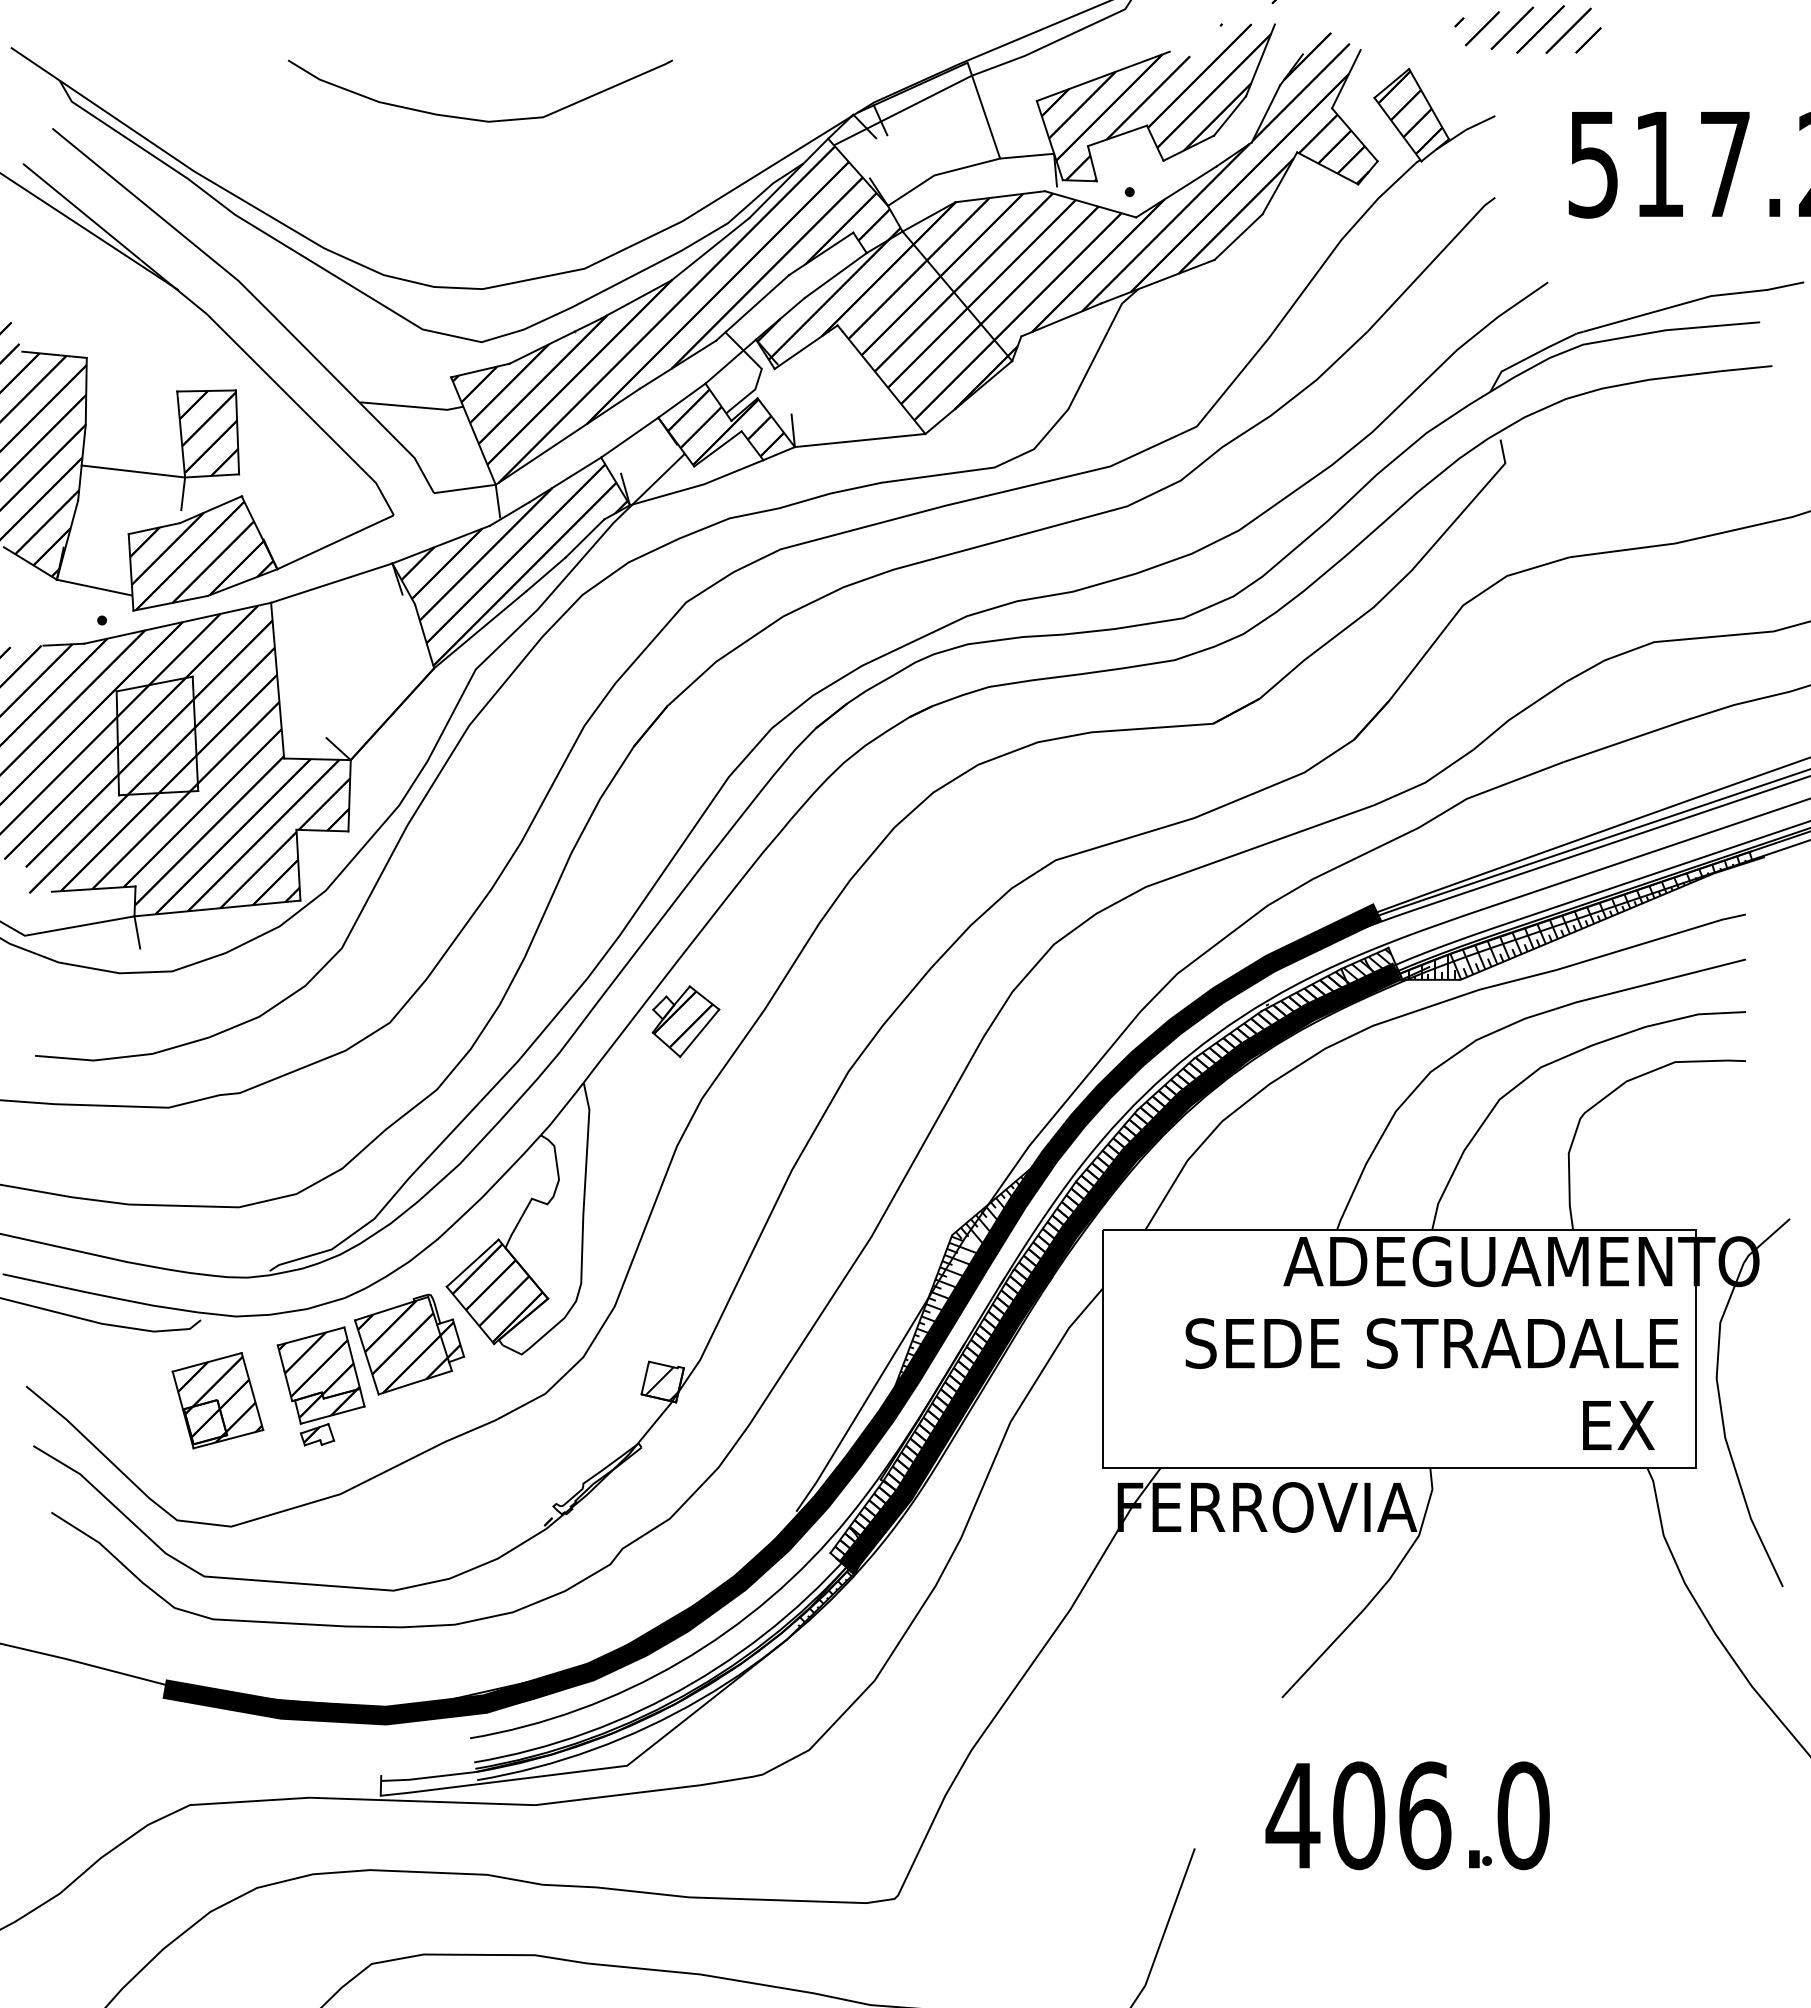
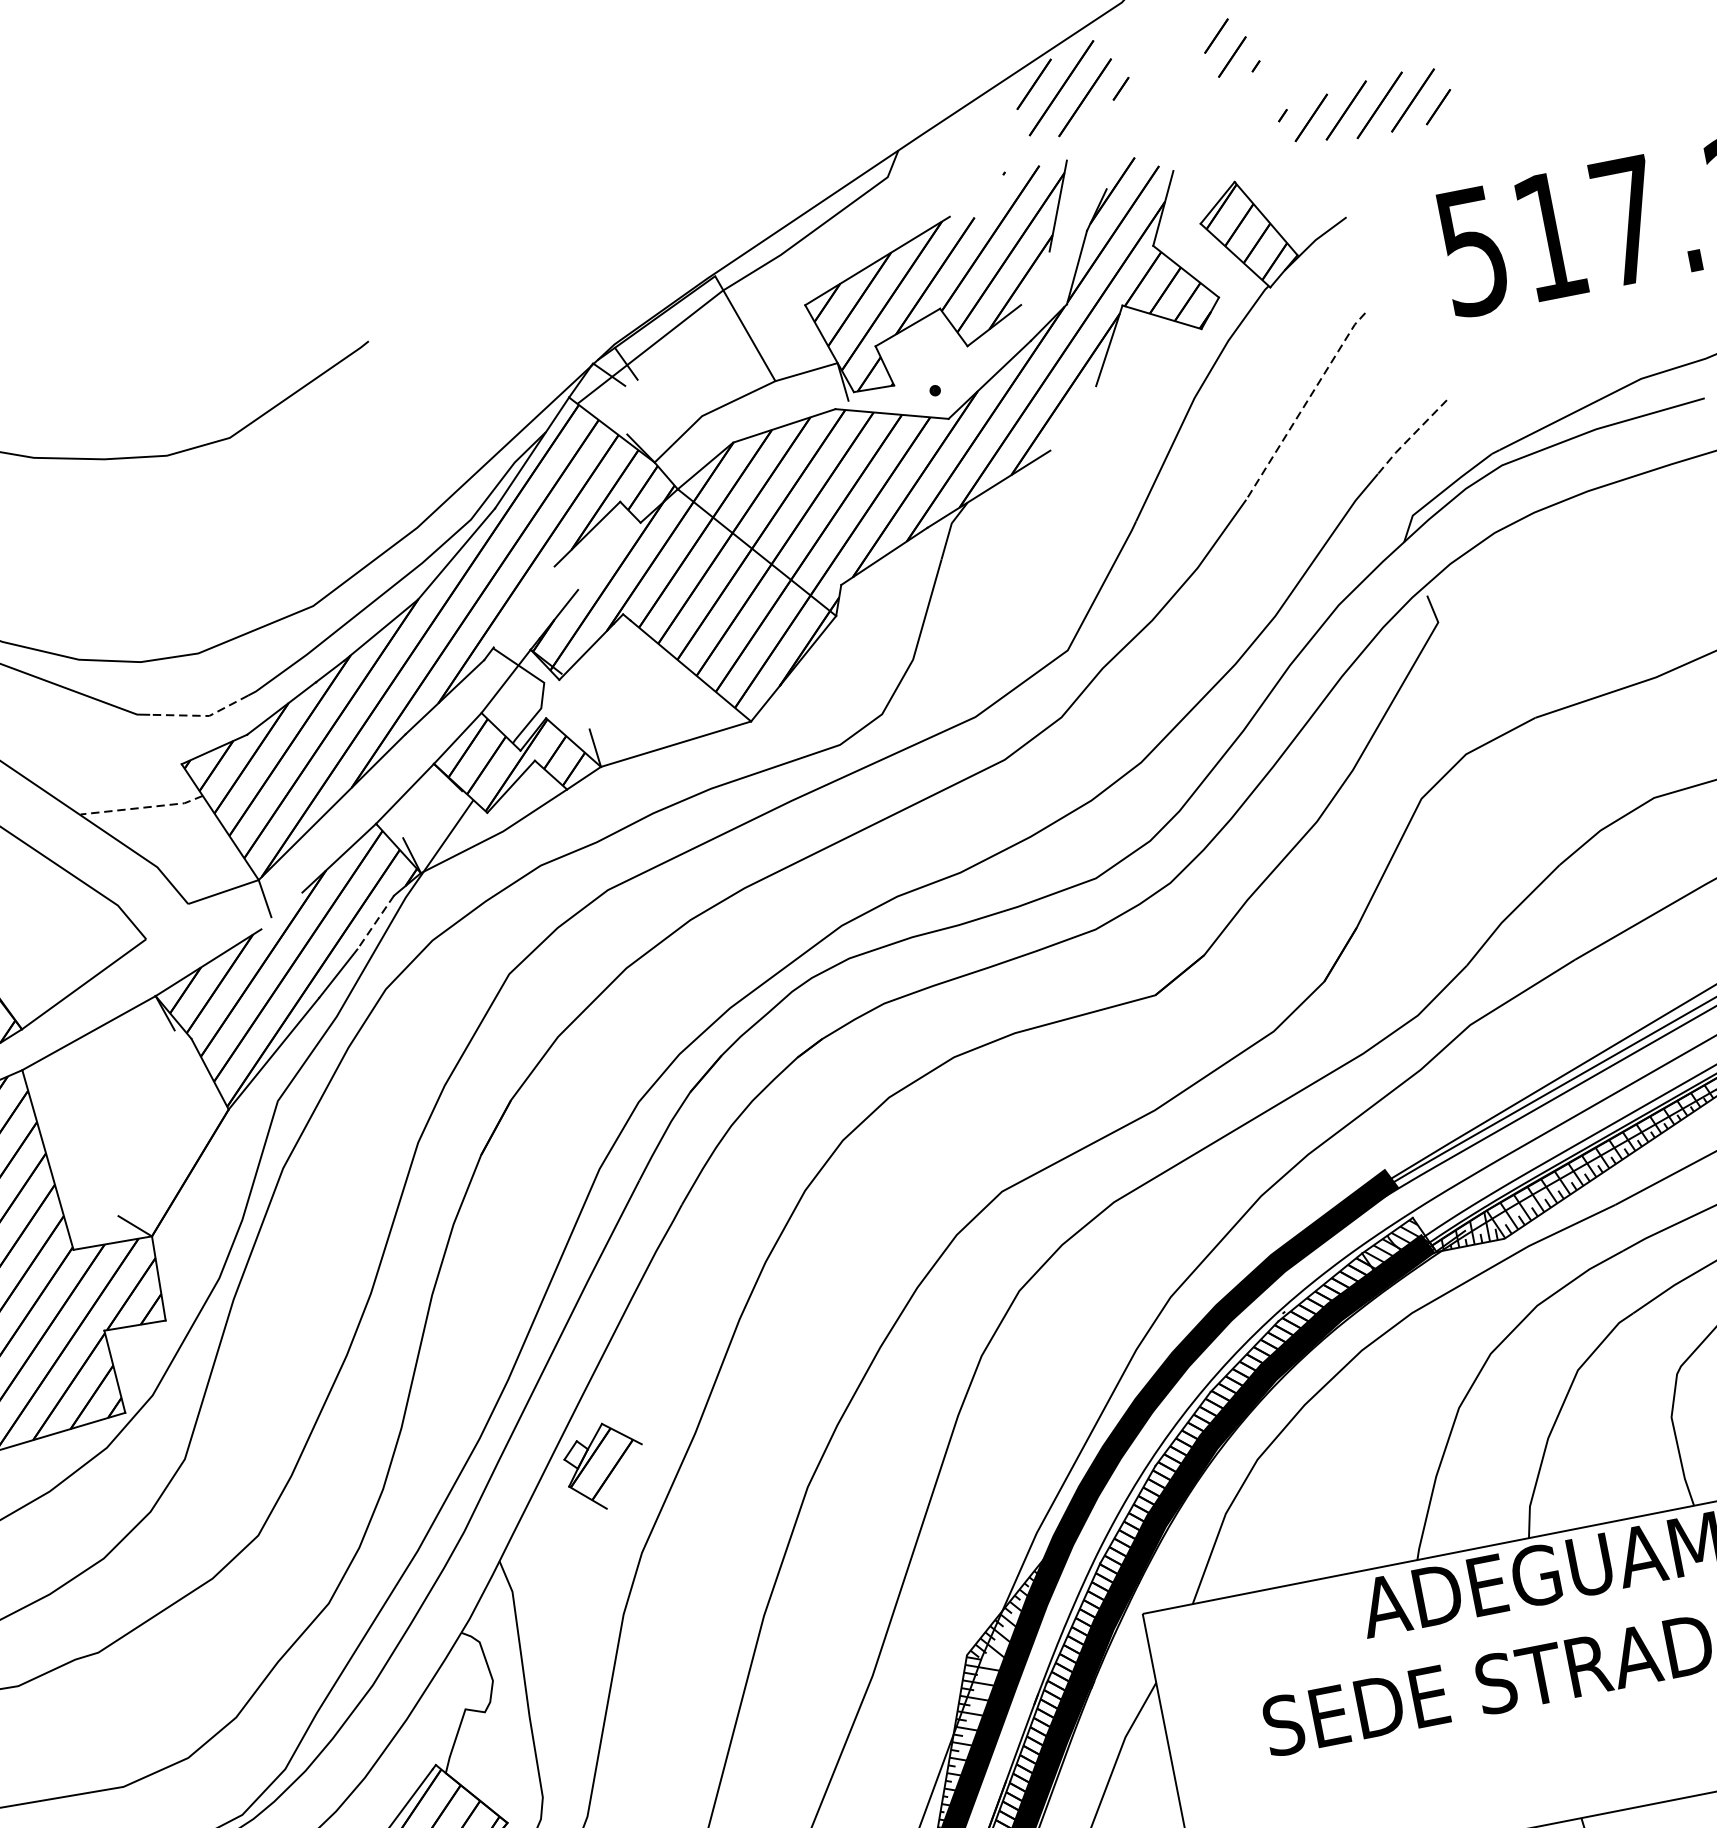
line: (1230, 115) -> (1035, 277), removed
line: (1238, 236) -> (1072, 417), removed
line: (1430, 263) -> (1304, 405), solid -> dashed
line: (835, 275) -> (609, 556), removed
line: (757, 303) -> (524, 607), removed
line: (1512, 306) -> (1410, 436), solid -> dashed
line: (475, 340) -> (201, 715), solid -> dashed
line: (412, 406) -> (143, 807), solid -> dashed
line: (509, 513) -> (281, 910), removed
line: (584, 538) -> (375, 922), solid -> dashed
line: (699, 1032) -> (623, 1475), removed

